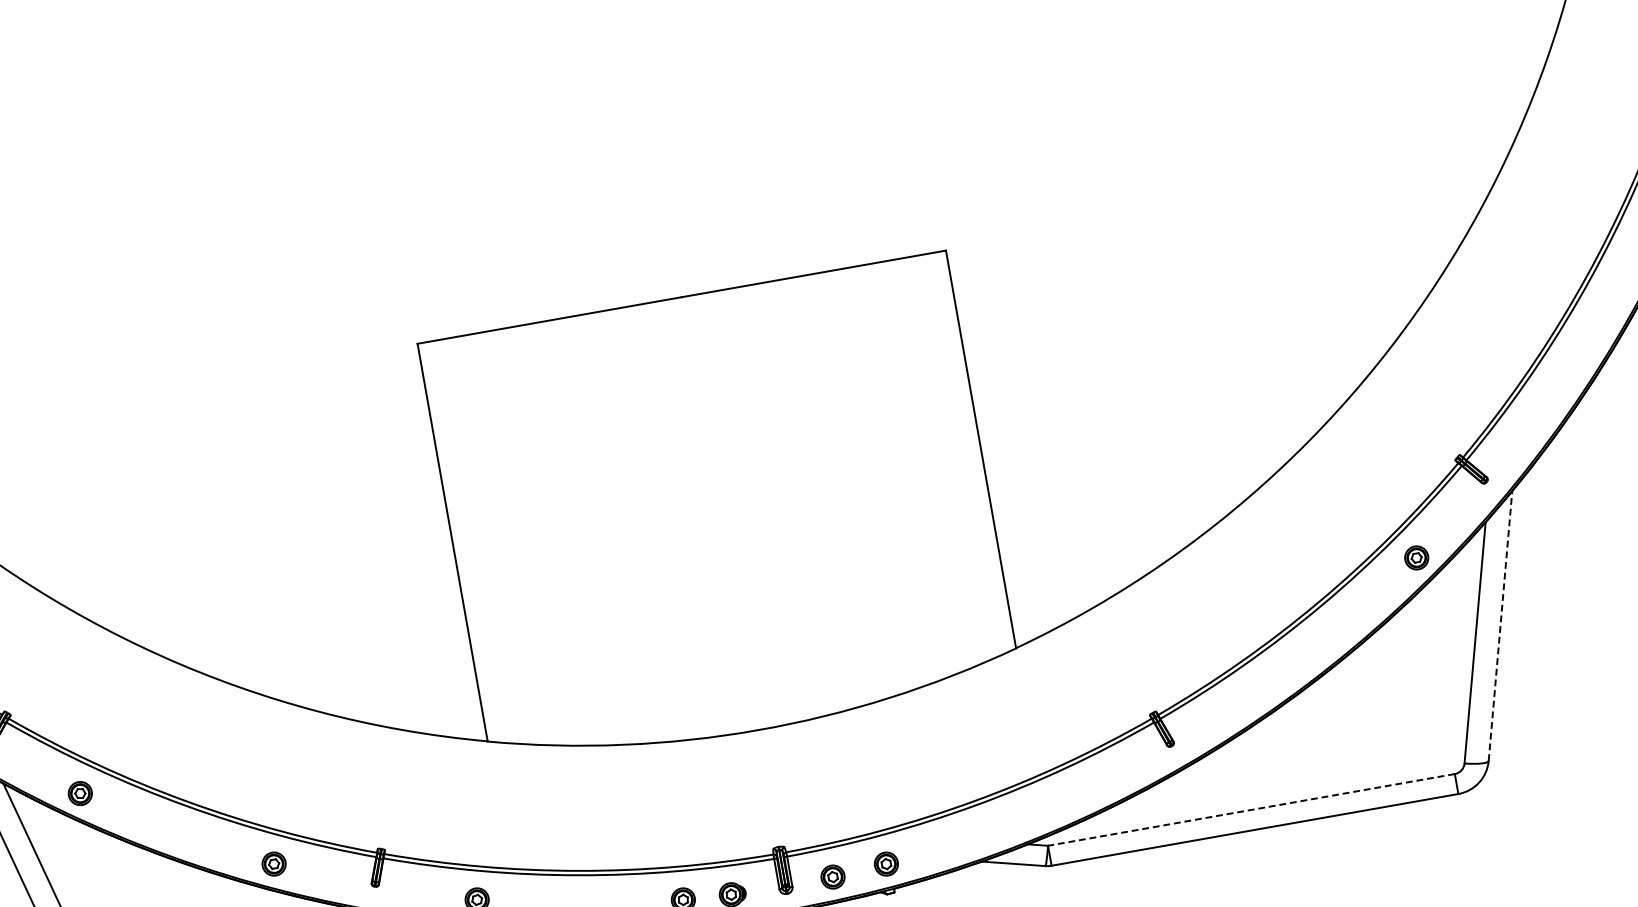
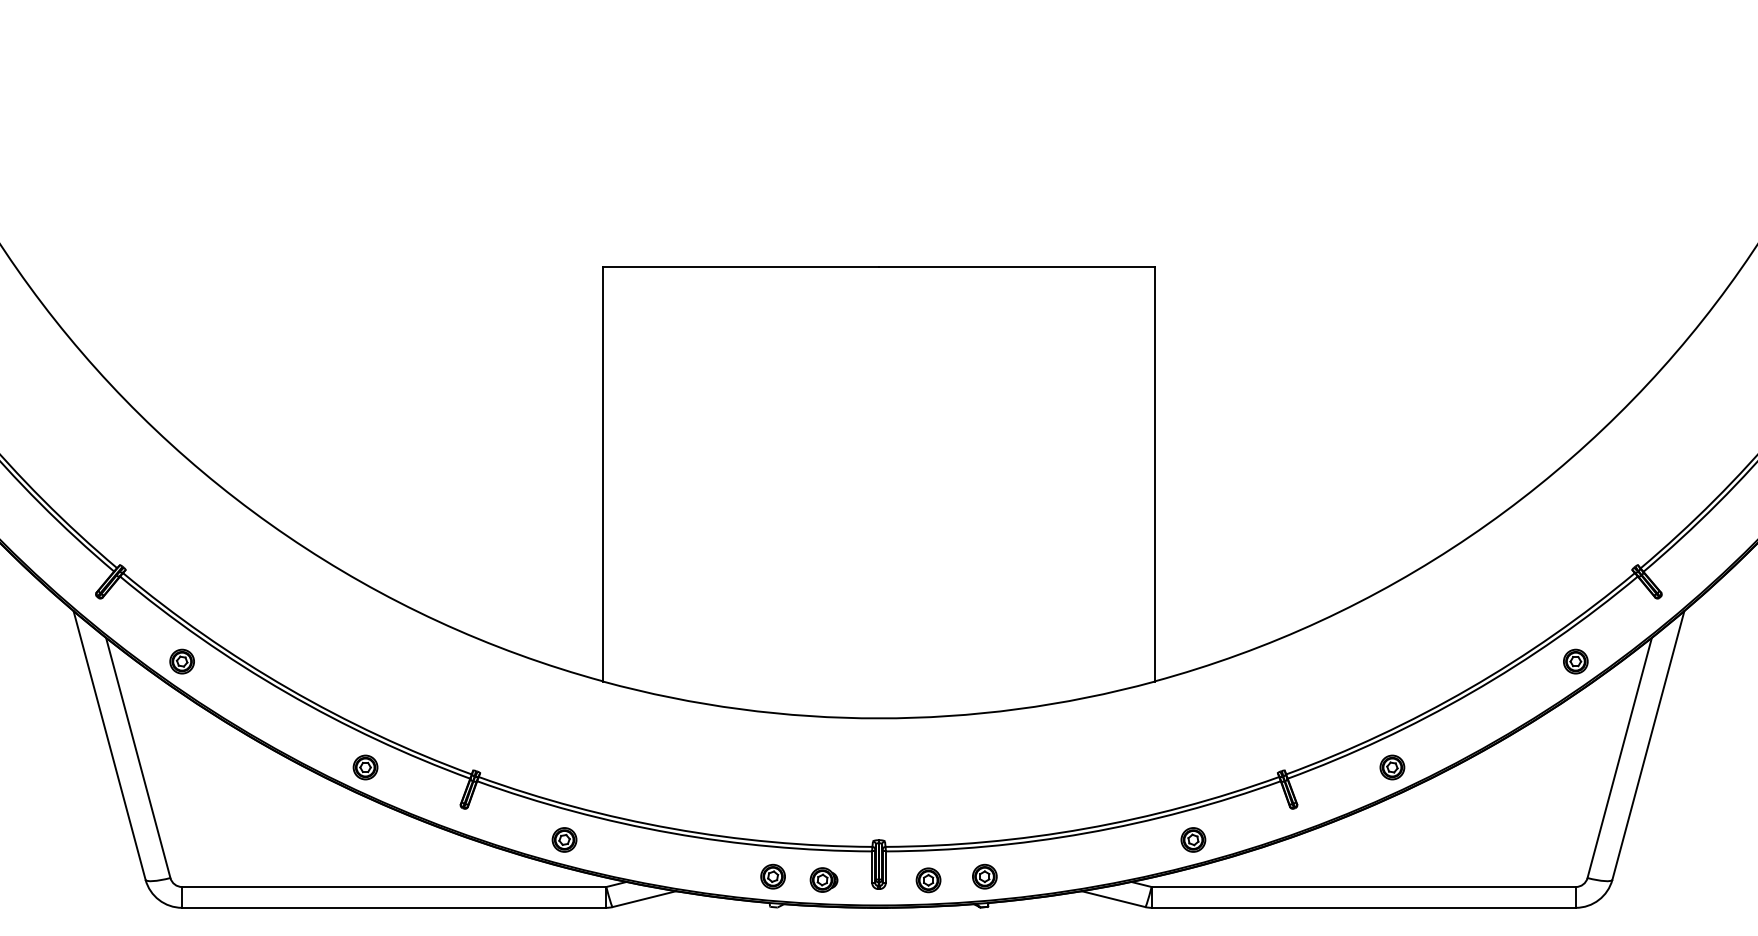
line: (1500, 625) -> (1648, 744), dashed -> solid
part: (1258, 690) -> (1392, 767), added
part: (1080, 793) -> (1193, 839), added
line: (1251, 810) -> (1363, 887), dashed -> solid

